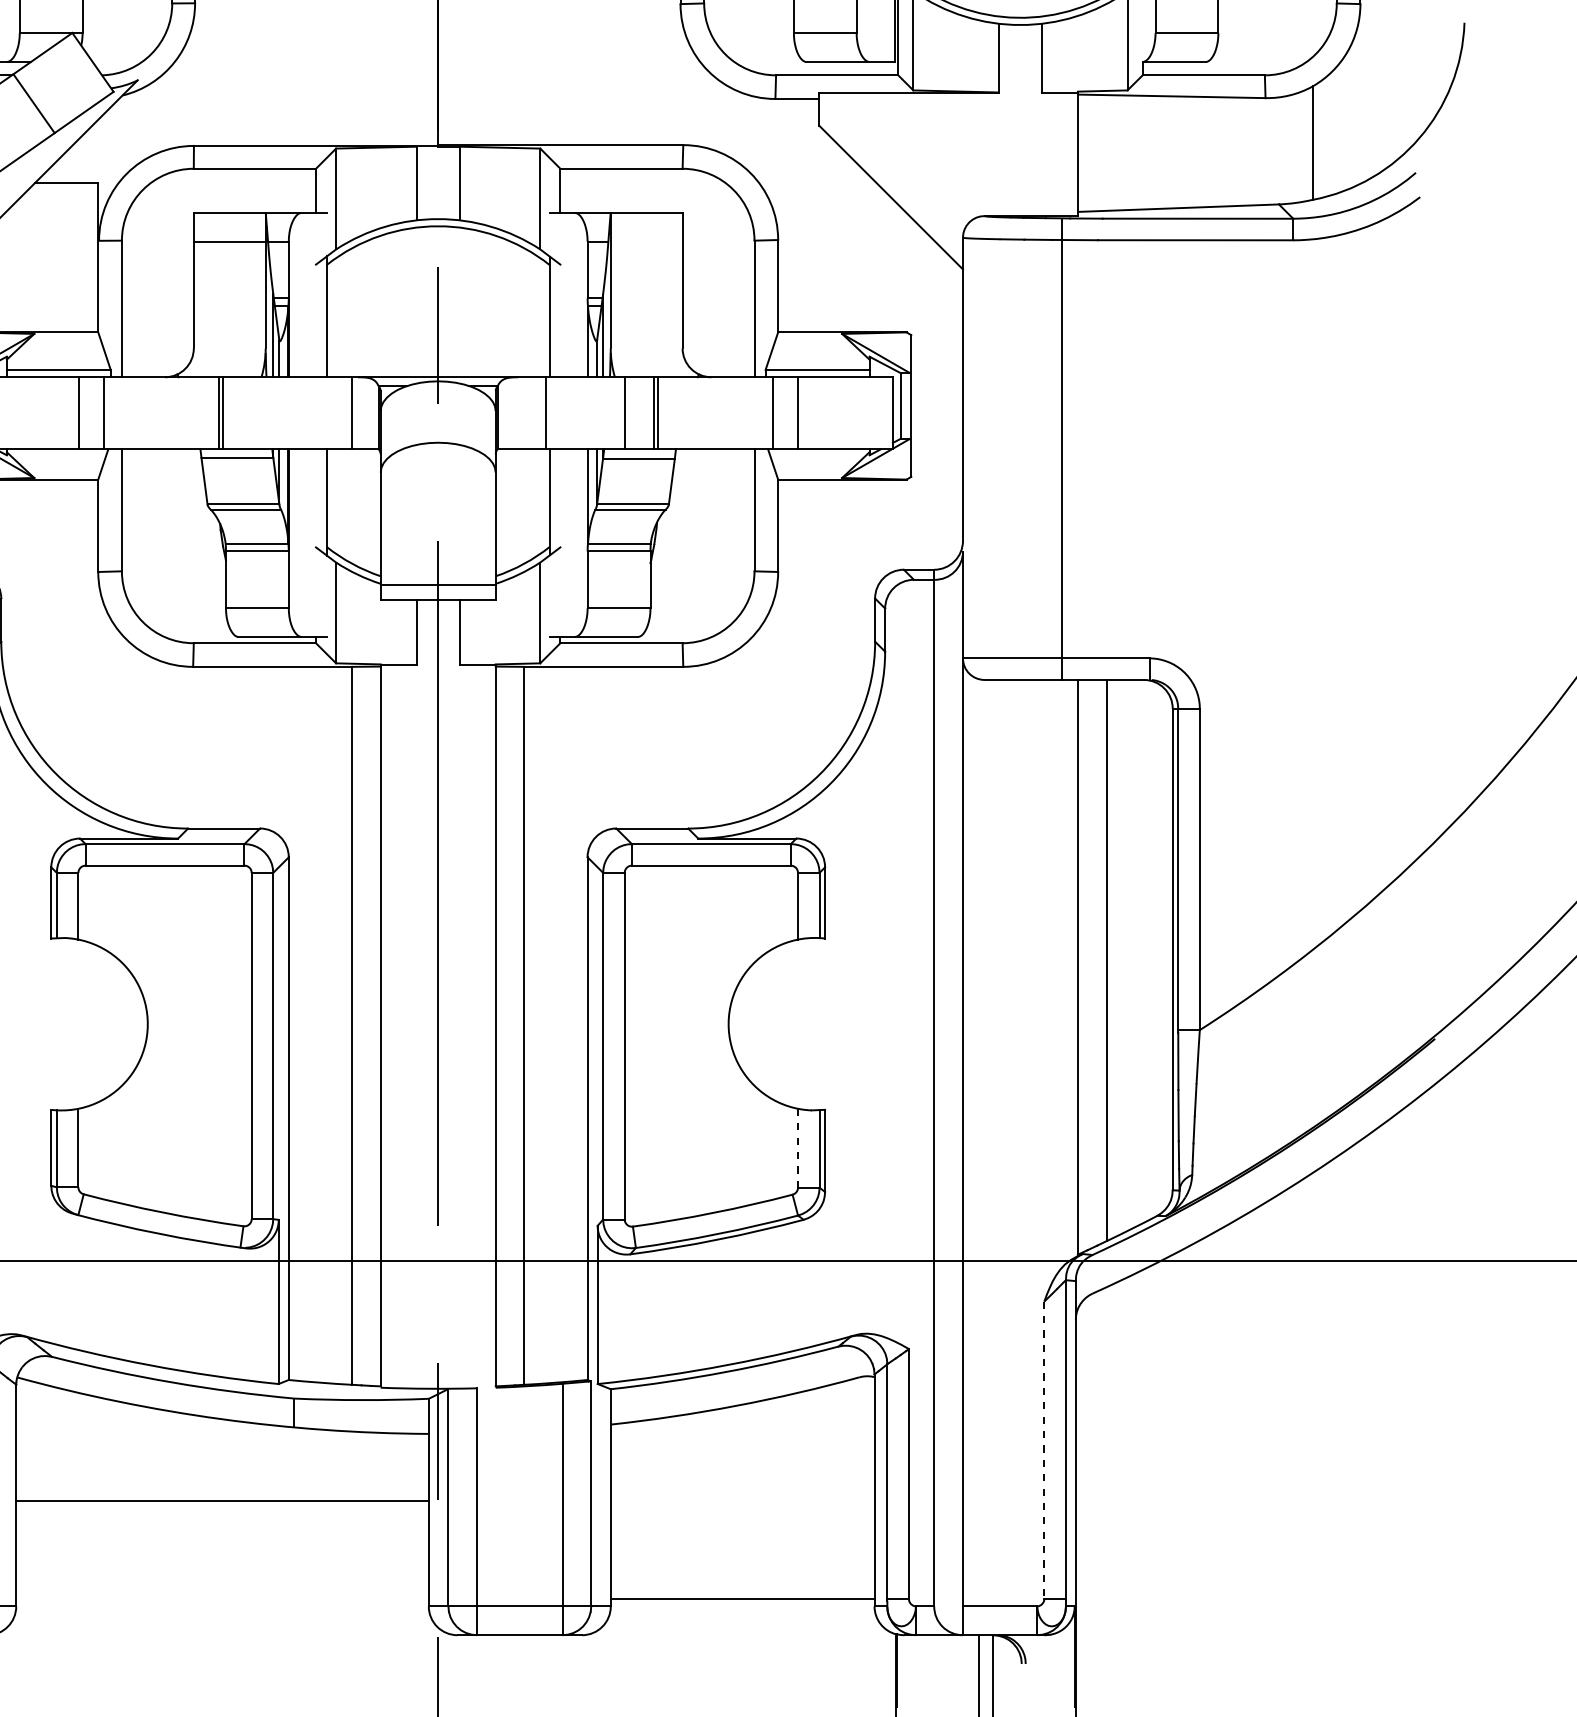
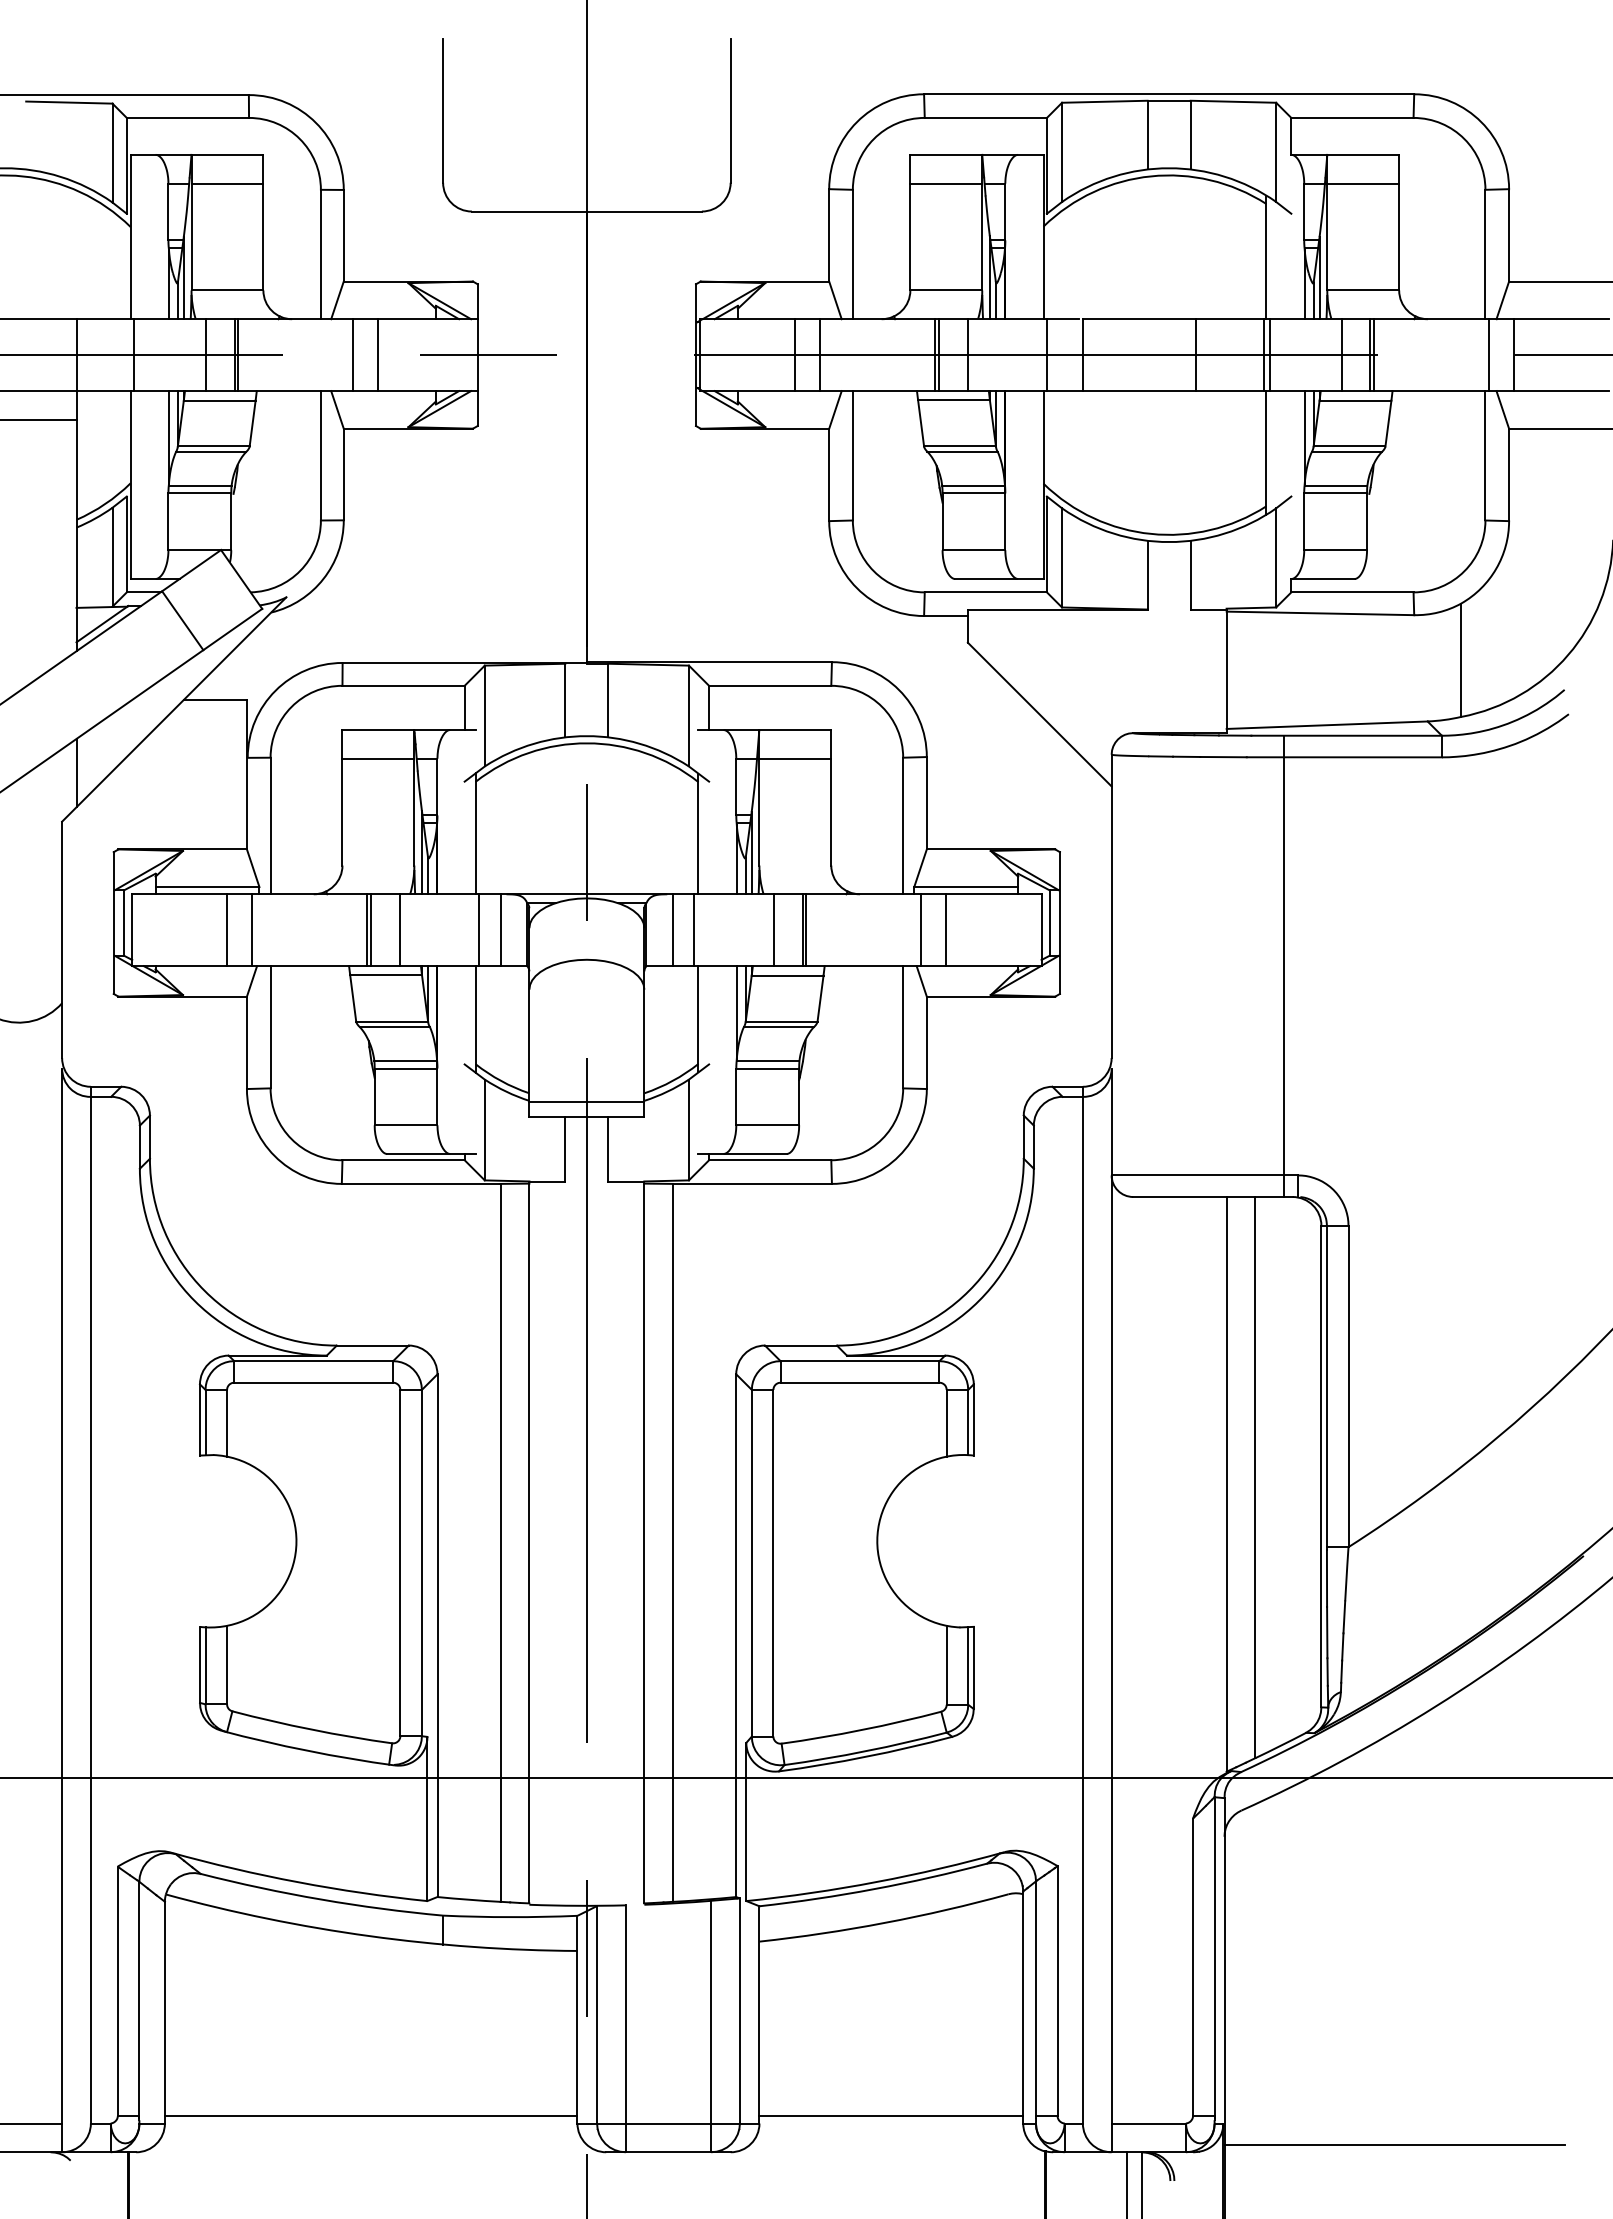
line: (646, 241) -> (795, 758), added
line: (250, 413) -> (399, 930), added
line: (330, 413) -> (479, 930), added
line: (524, 413) -> (673, 930), added
line: (1061, 449) -> (1284, 966), moved
line: (797, 1148) -> (946, 1665), dashed -> solid
line: (1044, 1450) -> (1193, 1967), dashed -> solid
line: (221, 1501) -> (370, 2116), moved
line: (1245, 1628) -> (1394, 2145), added

